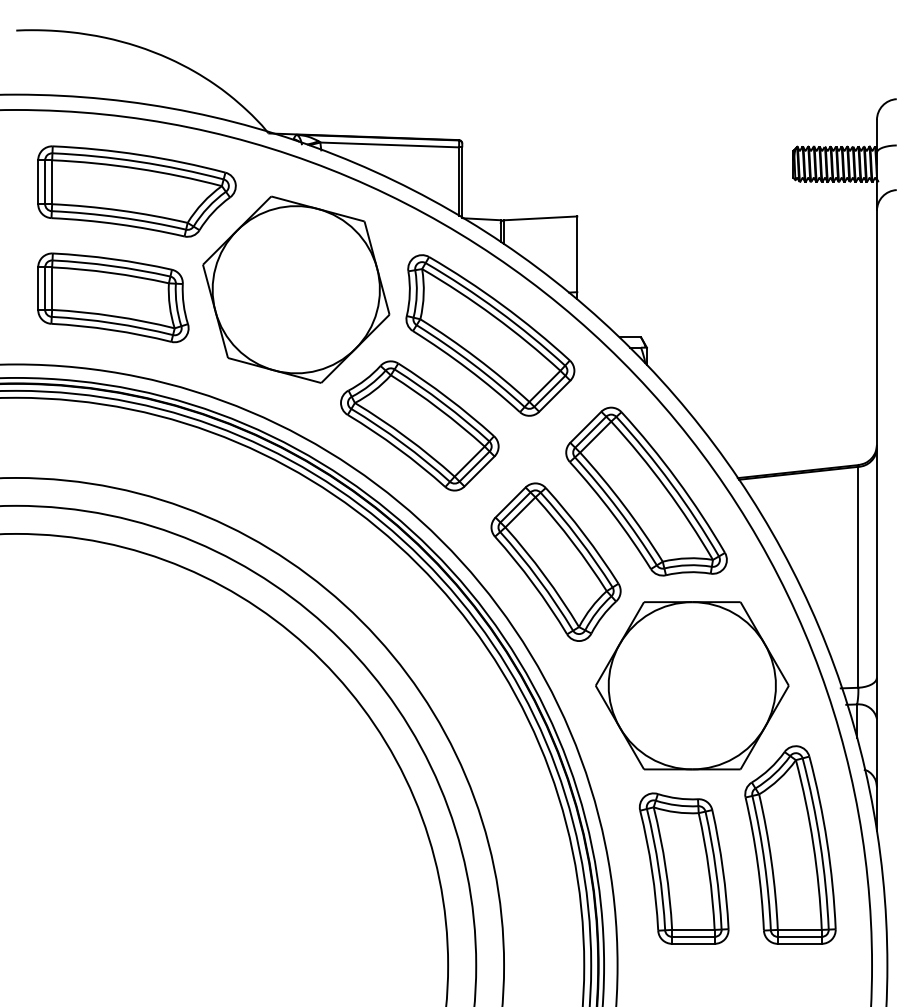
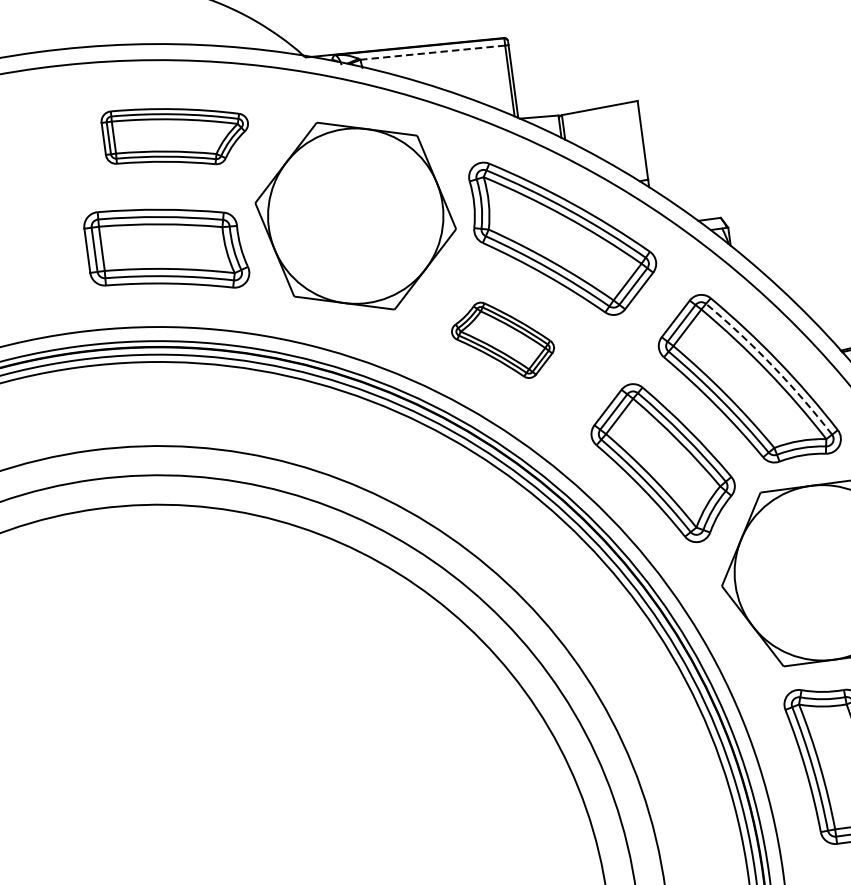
line: (389, 144) -> (432, 52), solid -> dashed
part: (136, 191) -> (176, 136), size x0.7
part: (419, 425) -> (502, 340), size x0.6
arc: (671, 483) -> (772, 365), solid -> dashed

